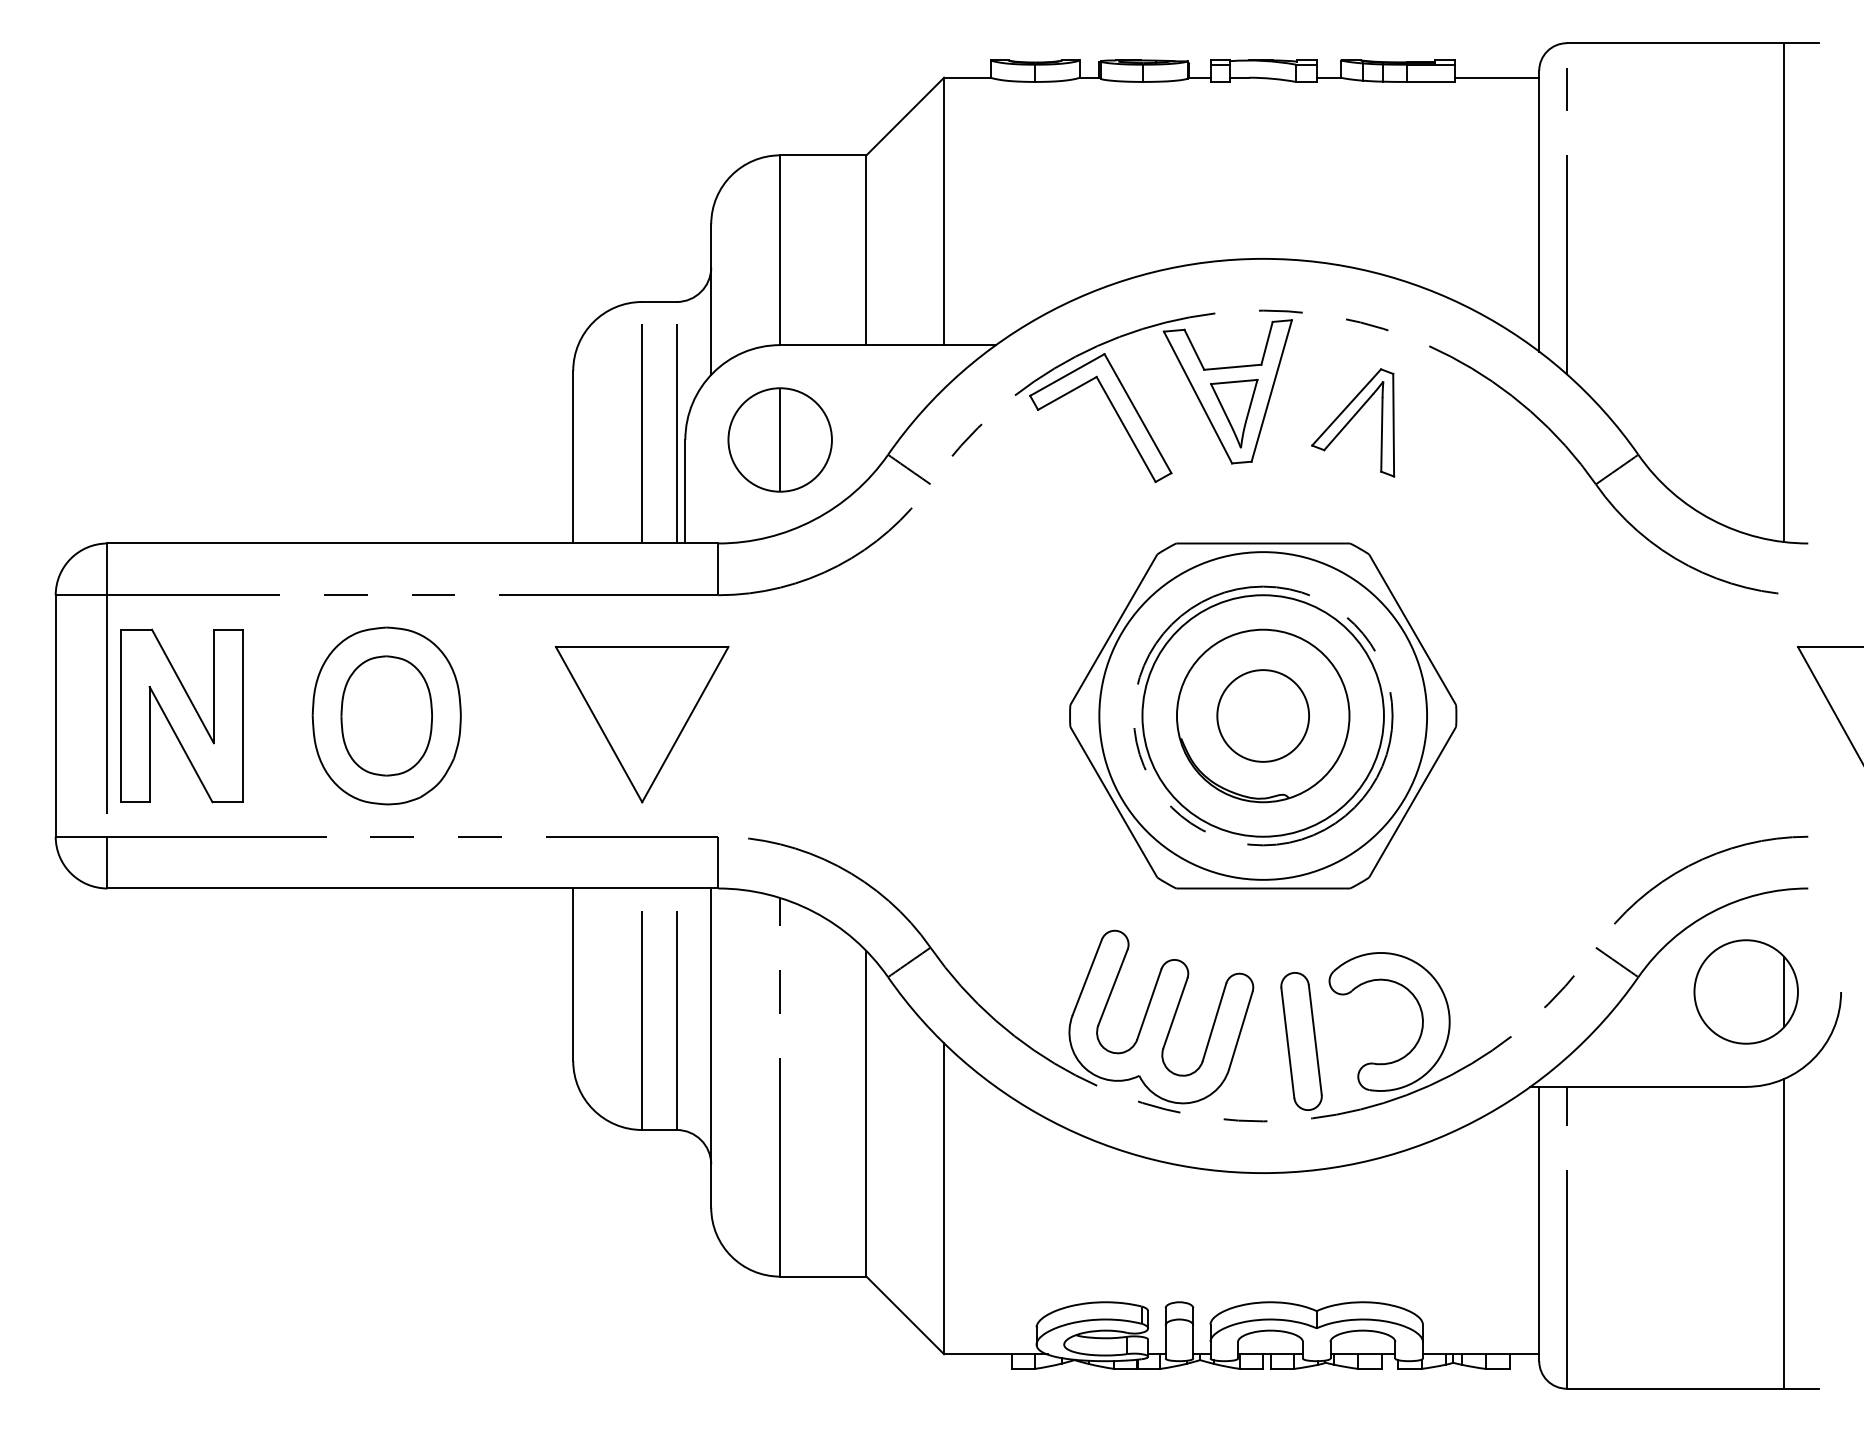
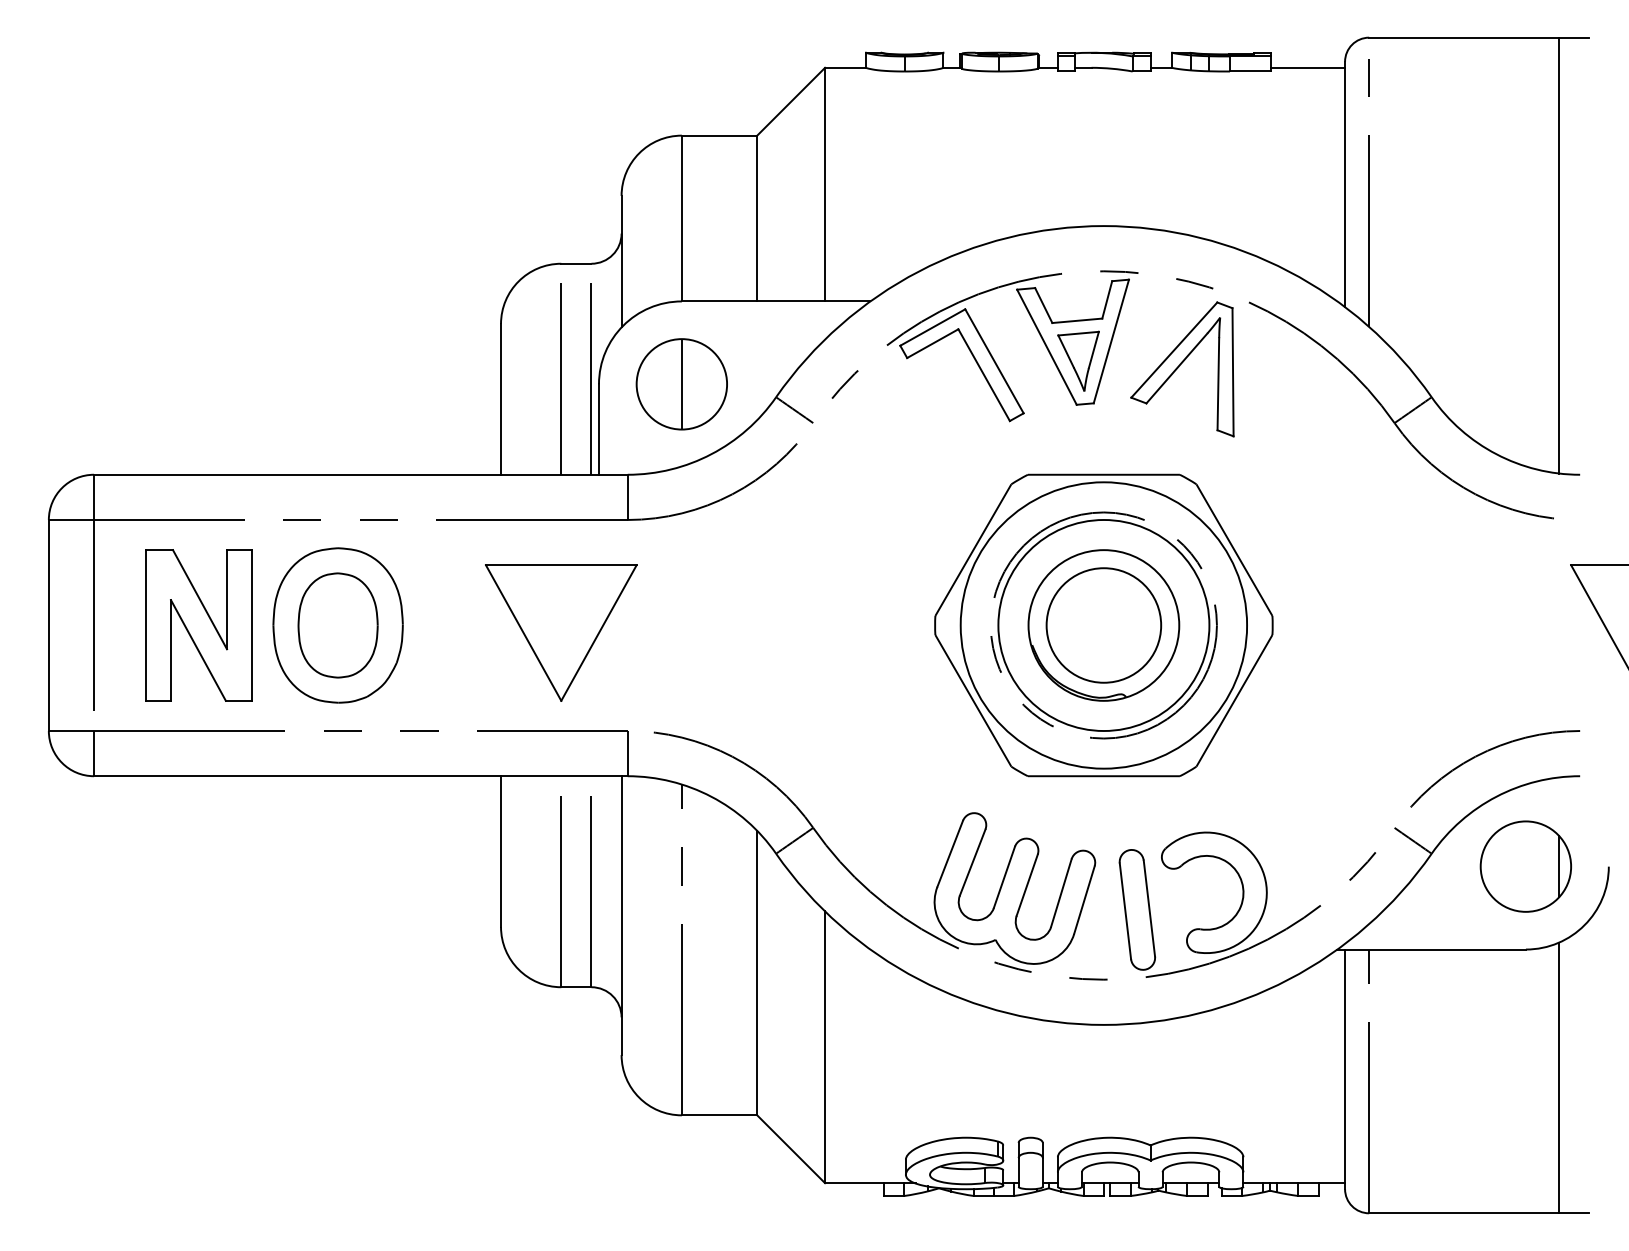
part: (1353, 423) -> (1182, 369), size x1.43
part: (181, 716) -> (198, 625), moved
circle: (1262, 716) -> (1103, 625), size x1.43

